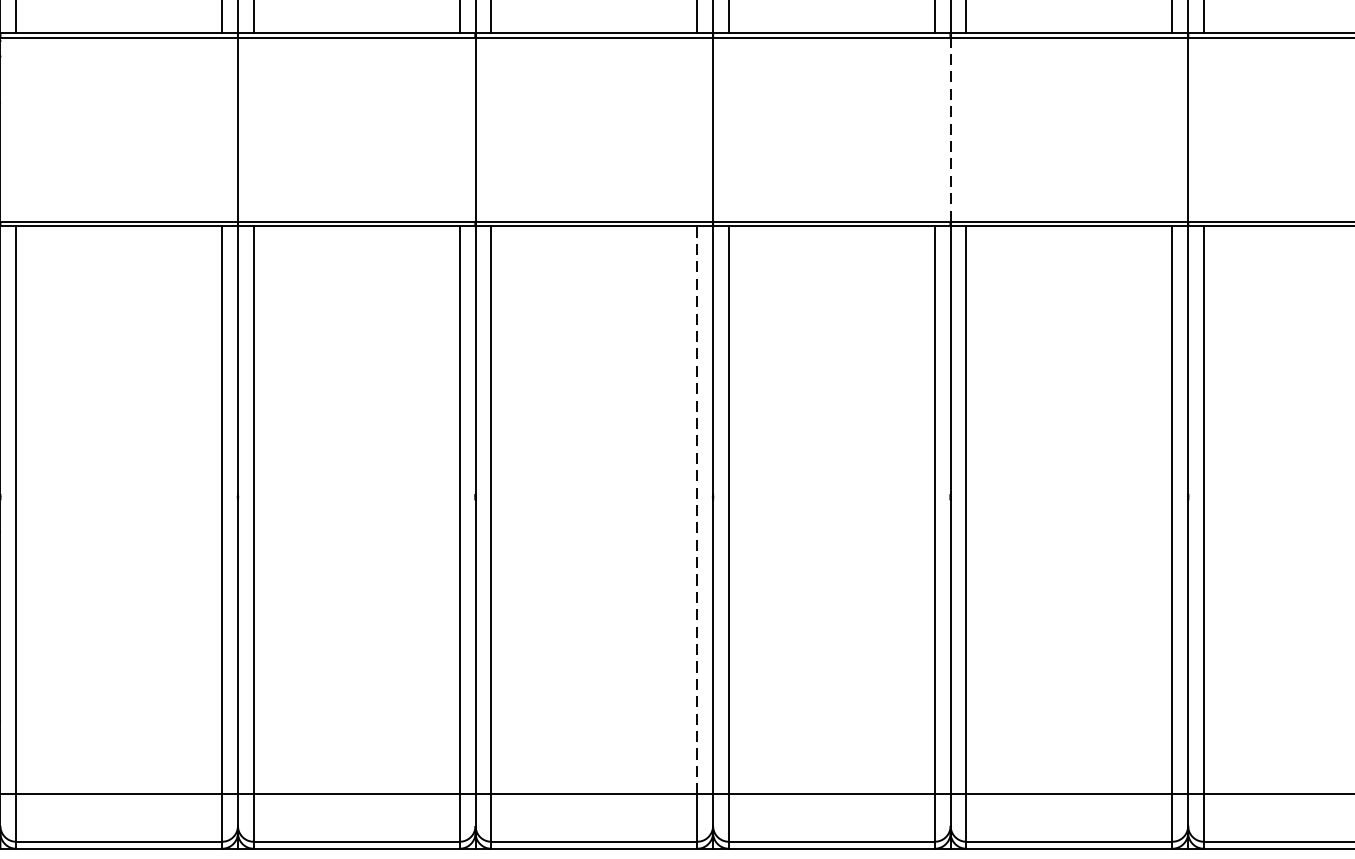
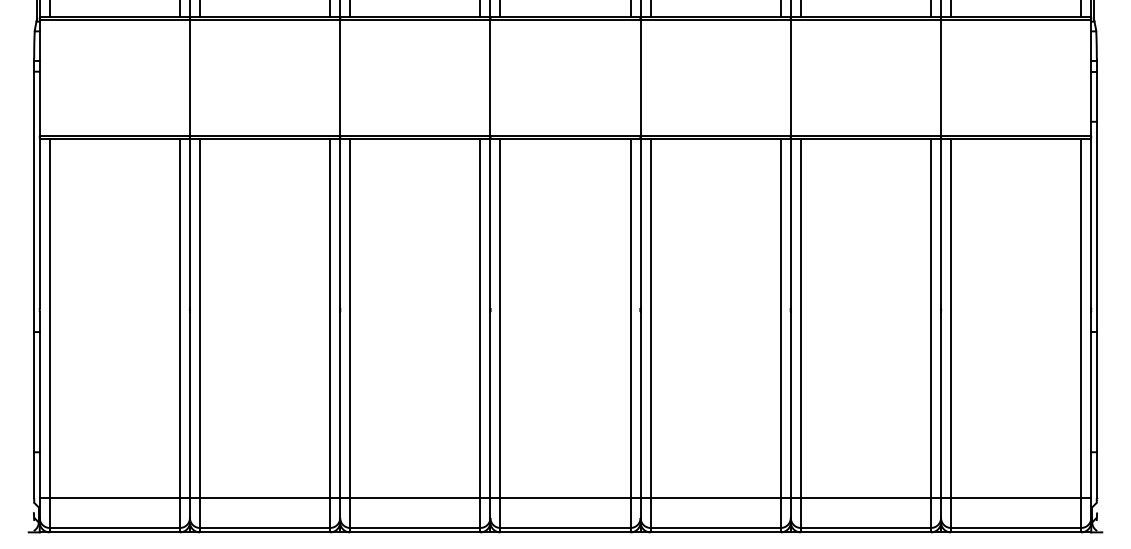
line: (950, 129) -> (640, 77), dashed -> solid
line: (697, 510) -> (480, 318), dashed -> solid

